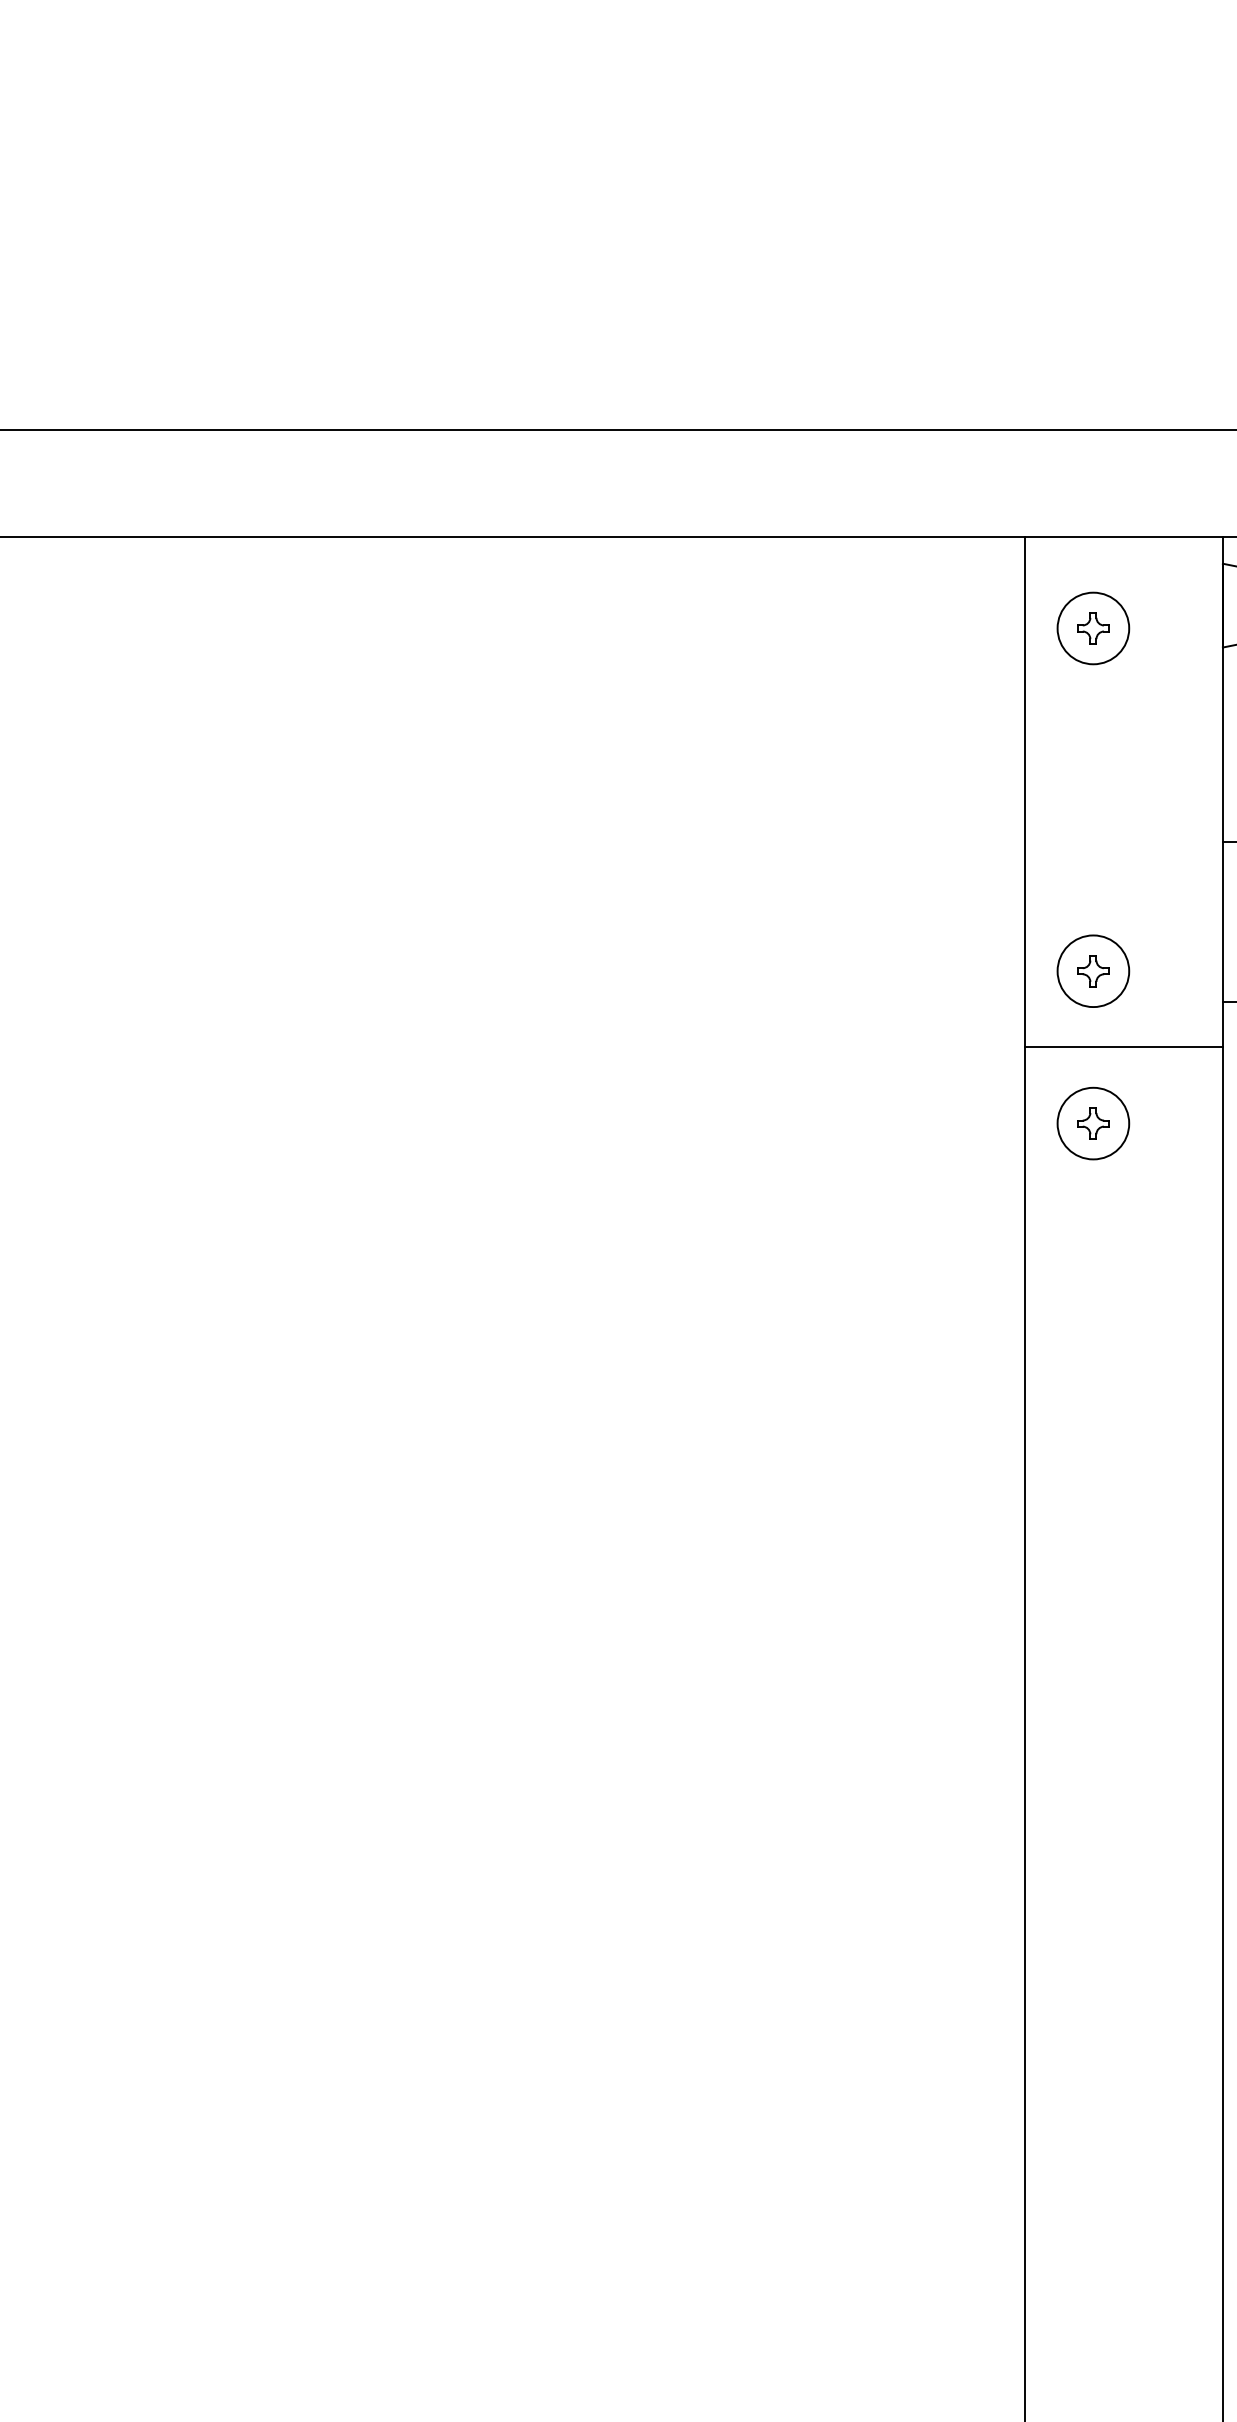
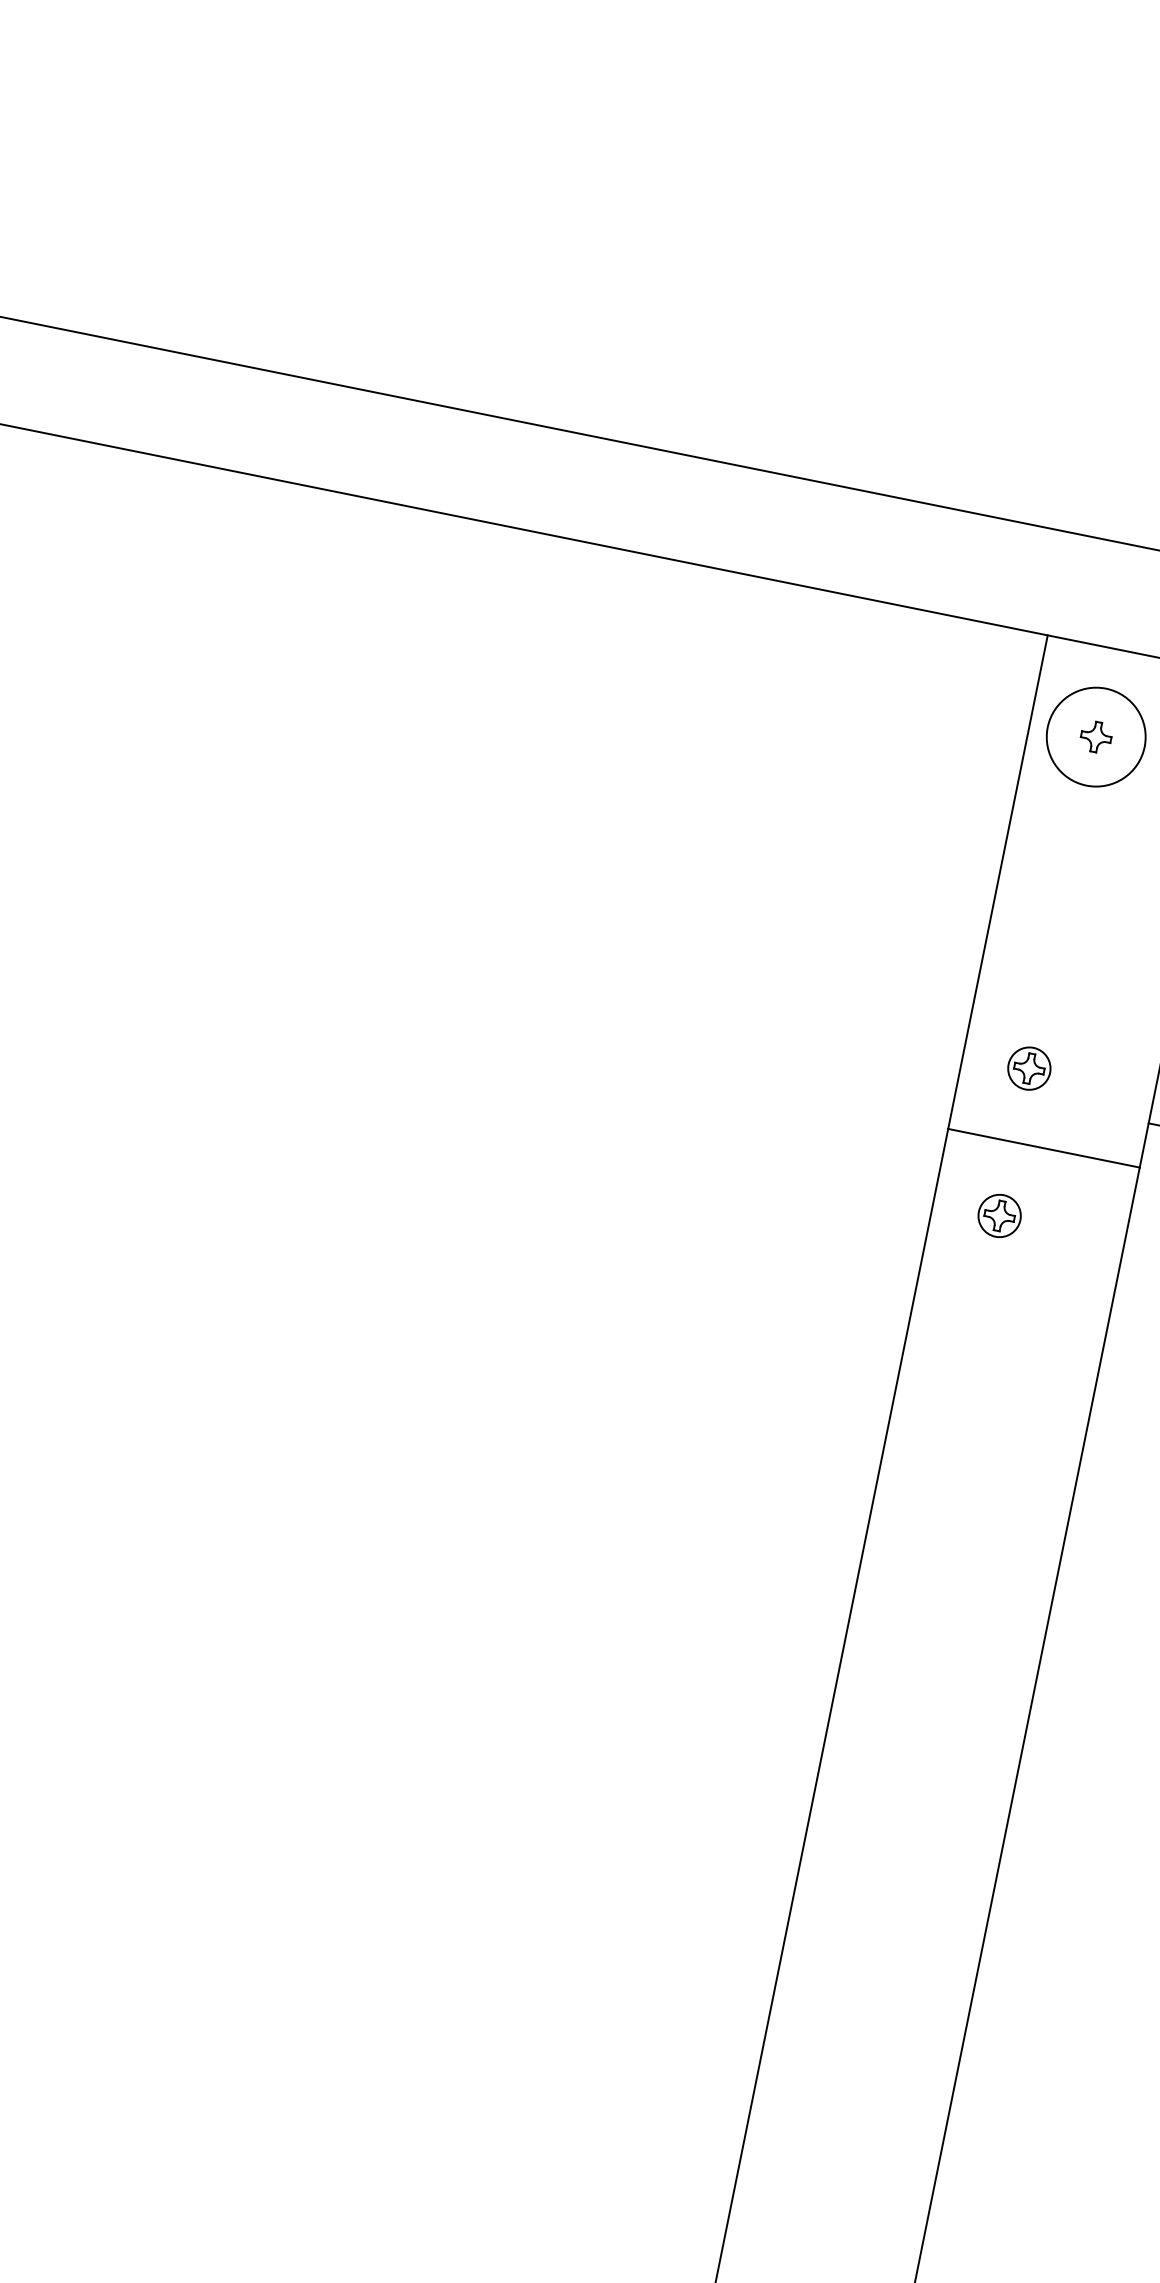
circle: (1093, 628) -> (1096, 737), size x1.4
circle: (1093, 971) -> (1029, 1068), size x0.6
circle: (1093, 1123) -> (999, 1215), size x0.6

